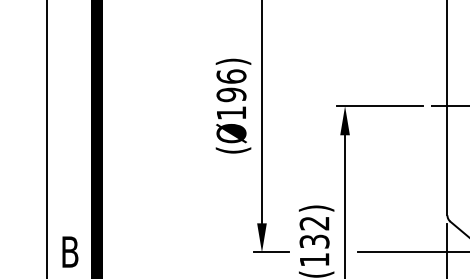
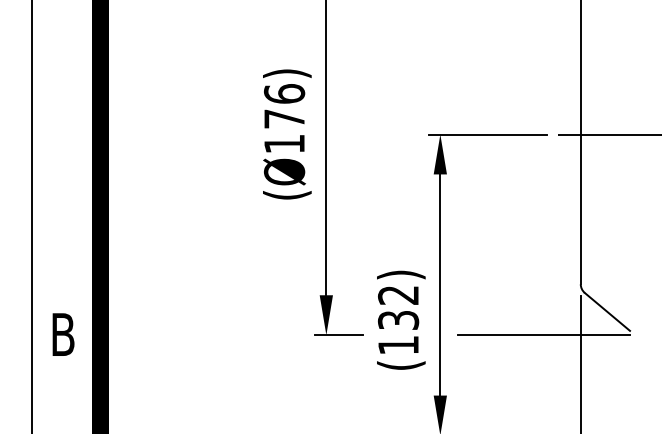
text: (231, 94) -> (284, 118), (Ø196) -> (Ø176)

